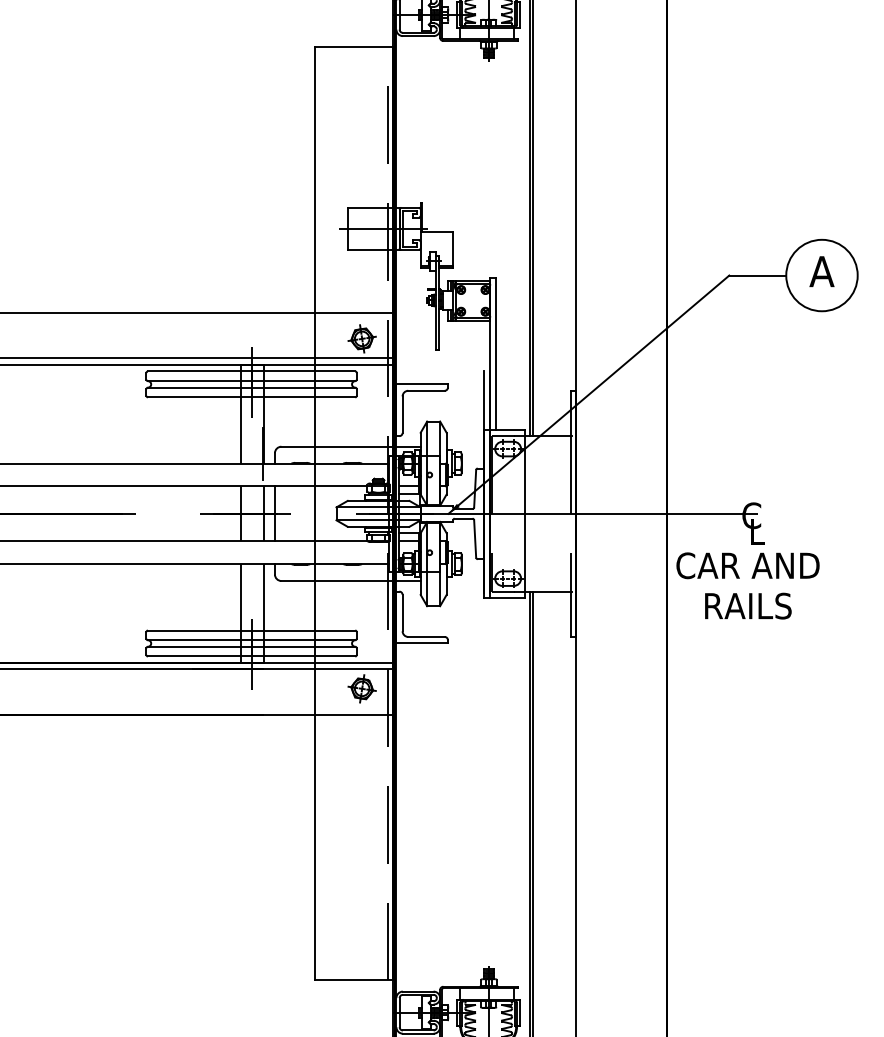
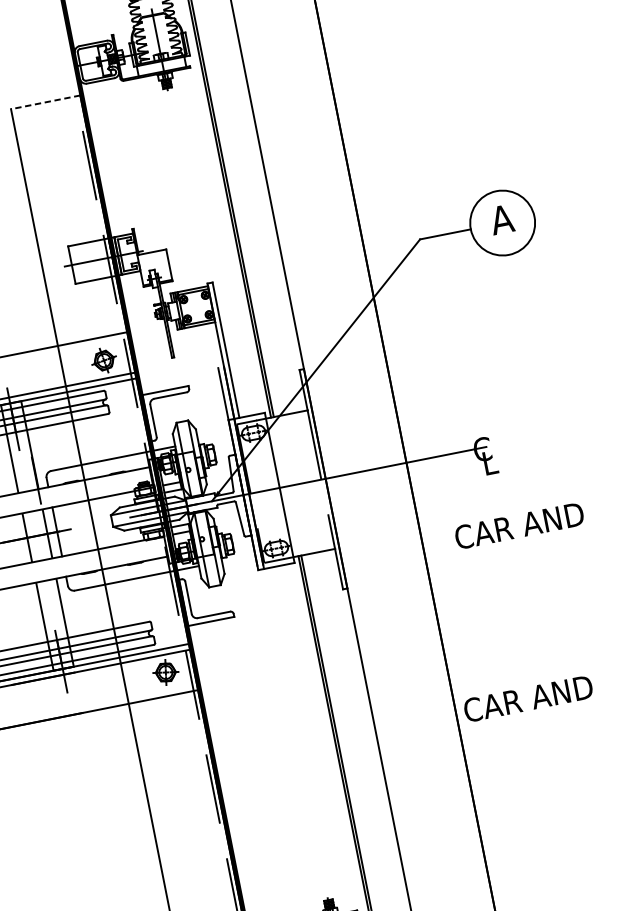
line: (354, 47) -> (45, 102), solid -> dashed
text: (747, 565) -> (527, 698), moved
text: (774, 605) -> (518, 525), RAILS -> CAR AND

